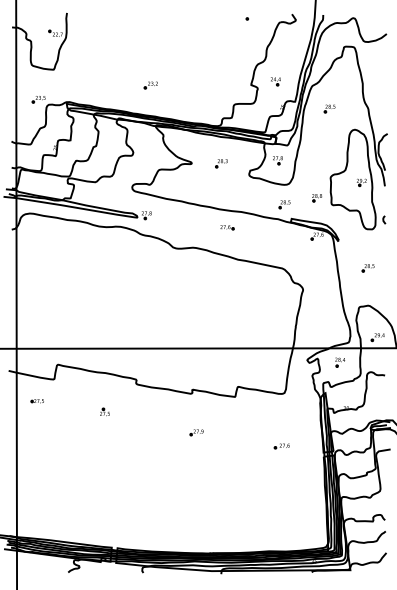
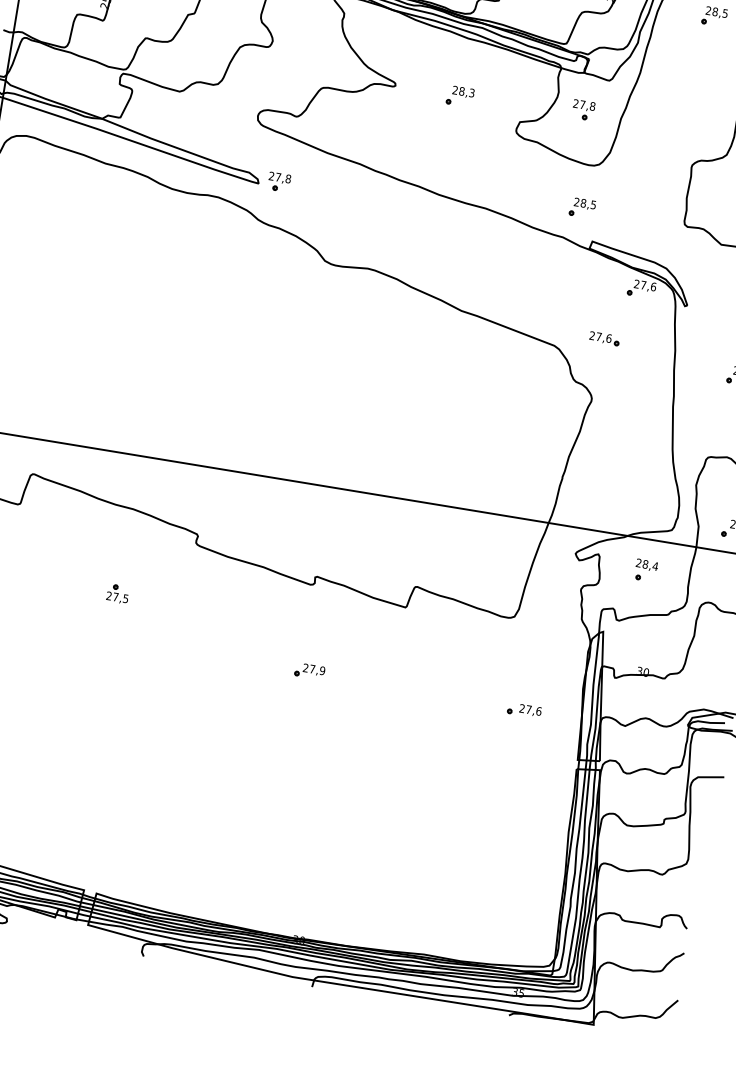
part: (317, 198) -> (655, 206), removed
part: (227, 227) -> (604, 338), moved
part: (281, 446) -> (523, 710), moved

